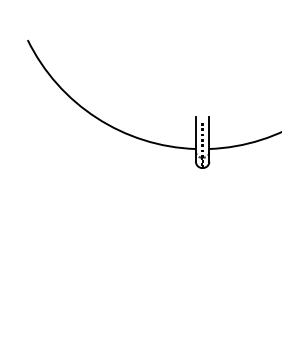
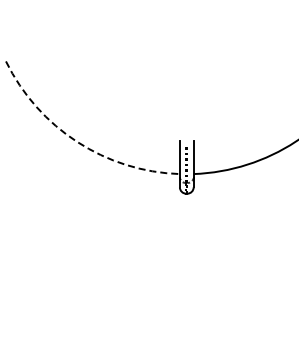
arc: (96, 117) -> (77, 141), solid -> dashed

